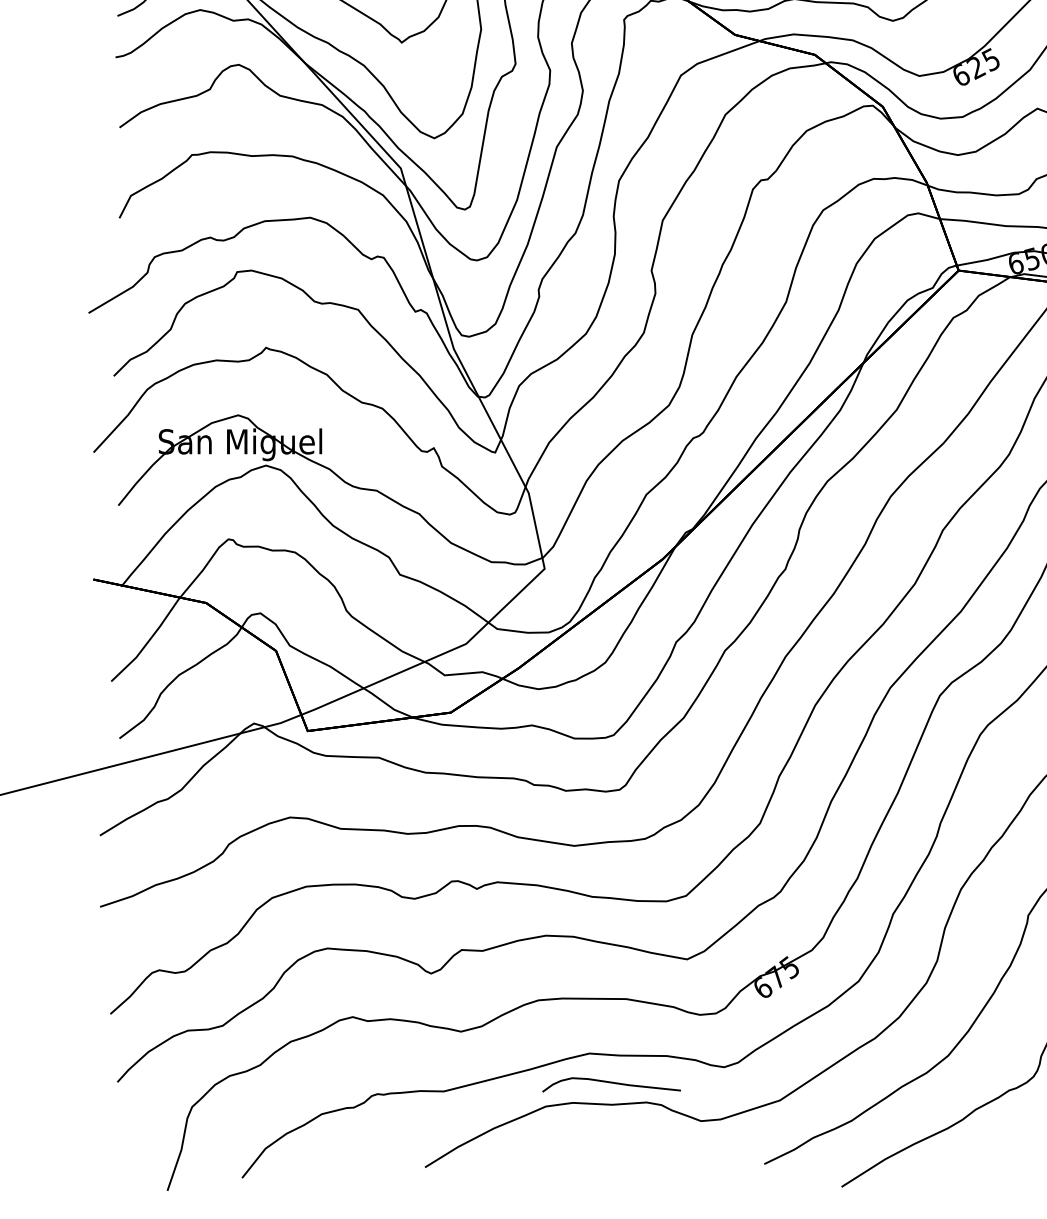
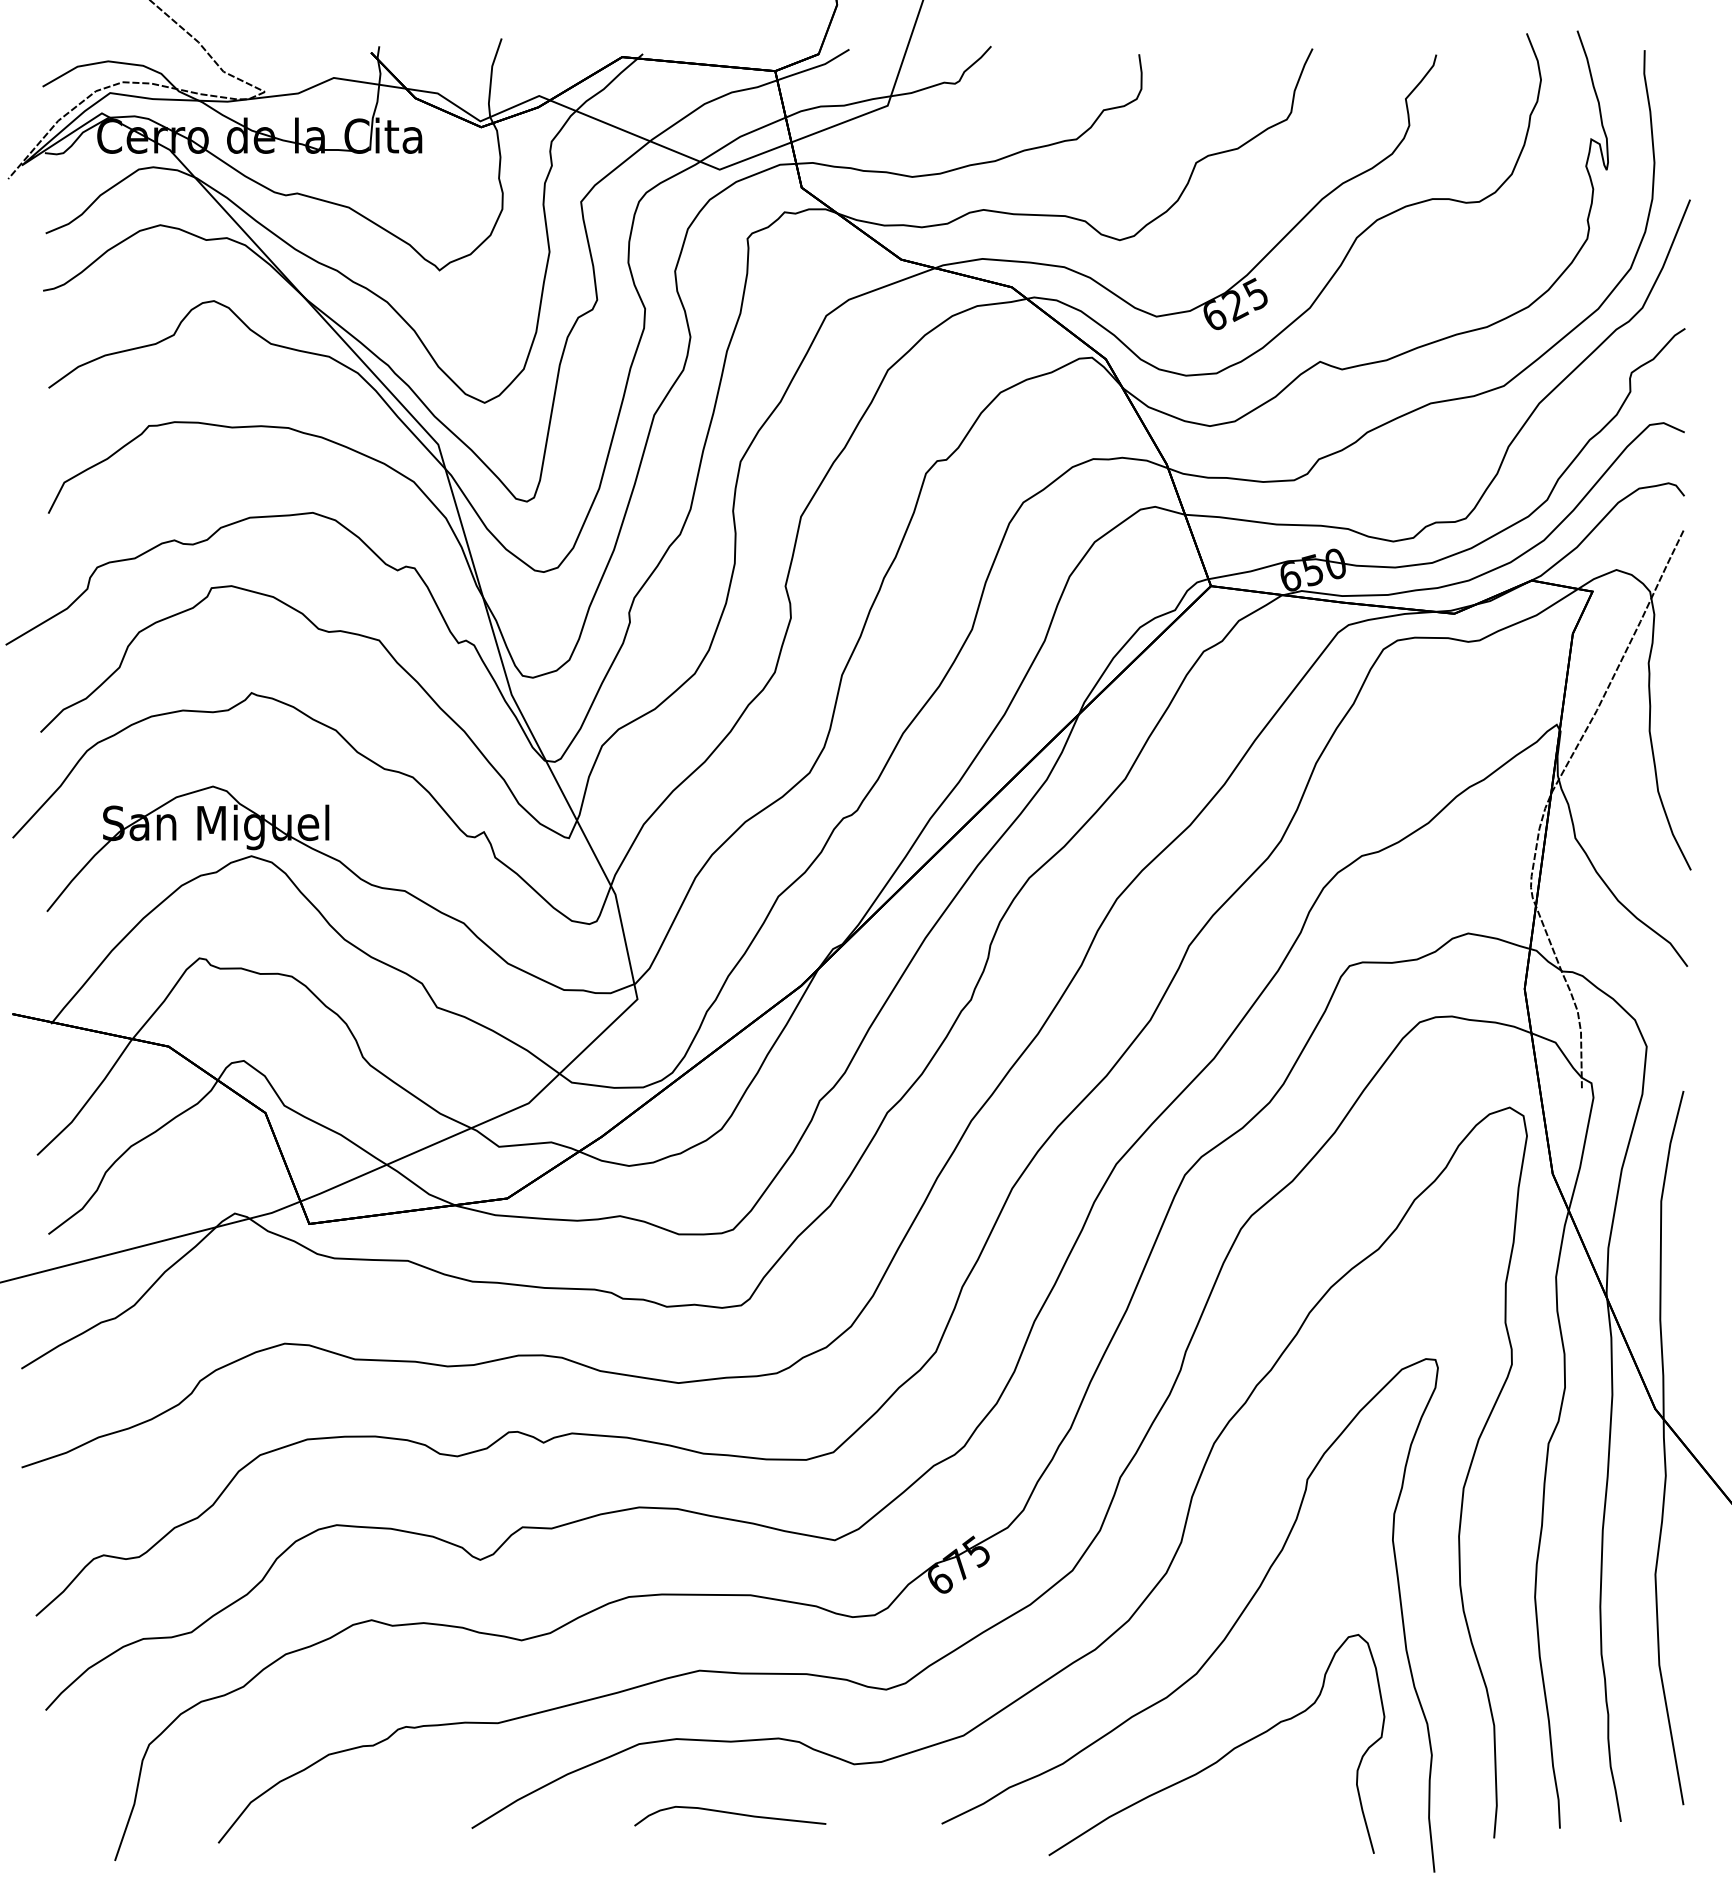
curve: (613, 1083) -> (732, 1814), moved

